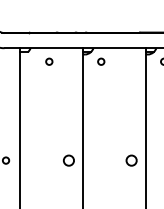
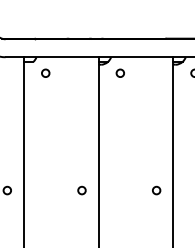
circle: (49, 61) -> (45, 72), moved
circle: (68, 160) -> (81, 190), size x0.62
circle: (131, 160) -> (156, 190), size x0.62

